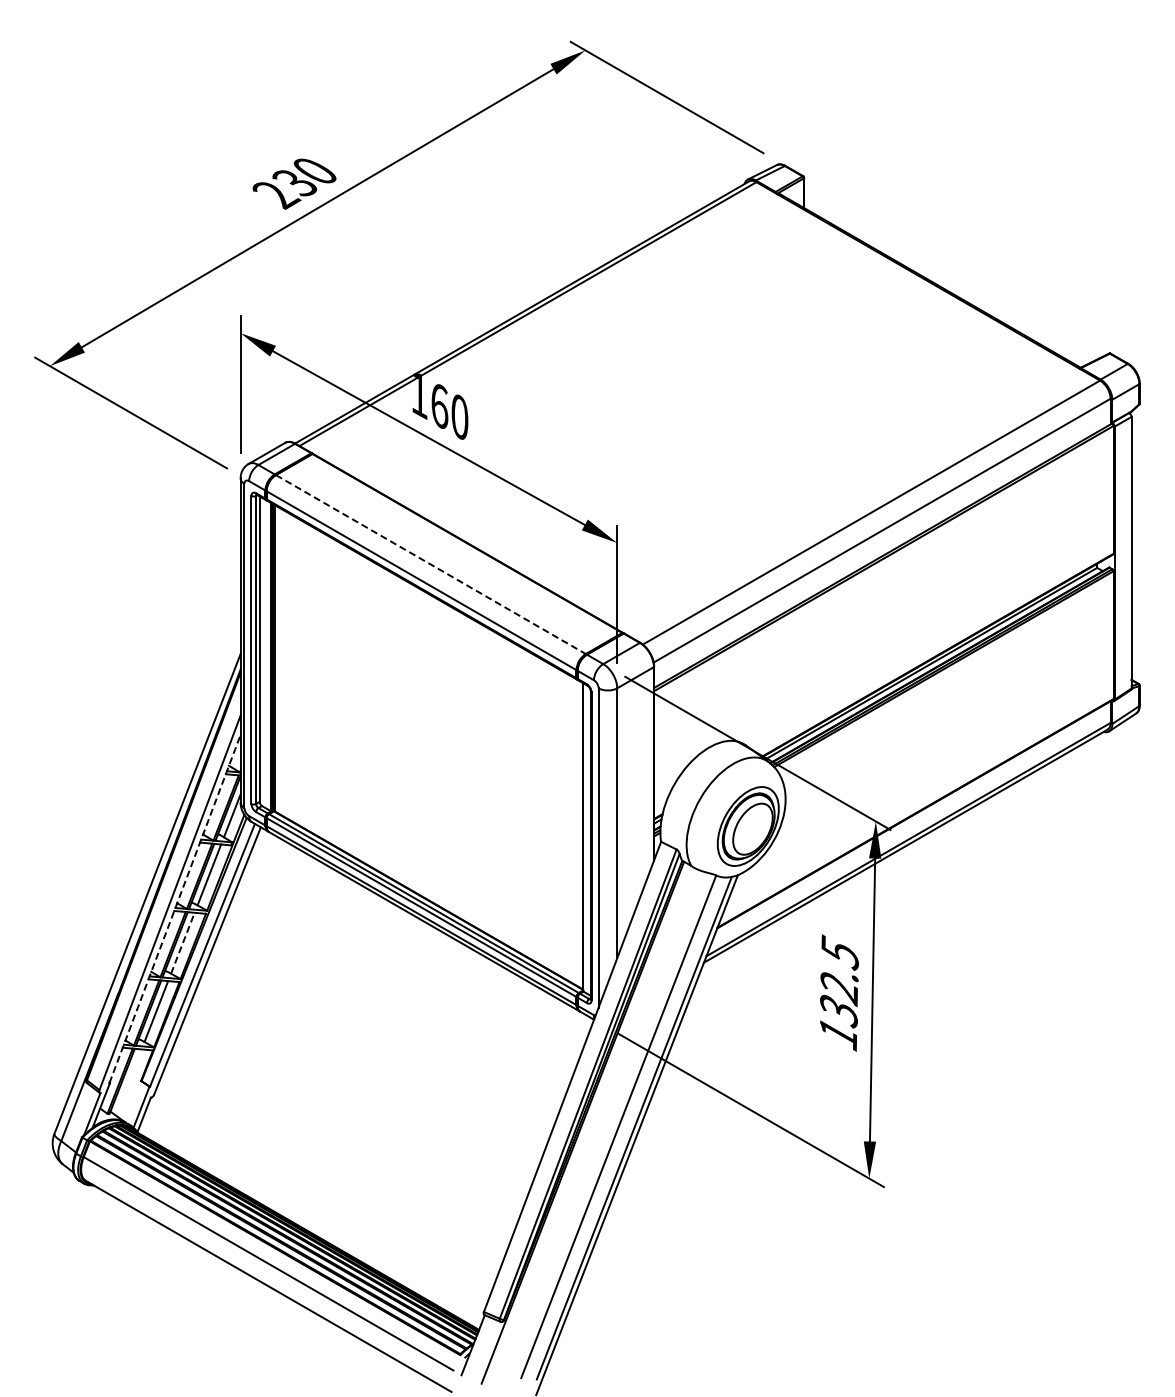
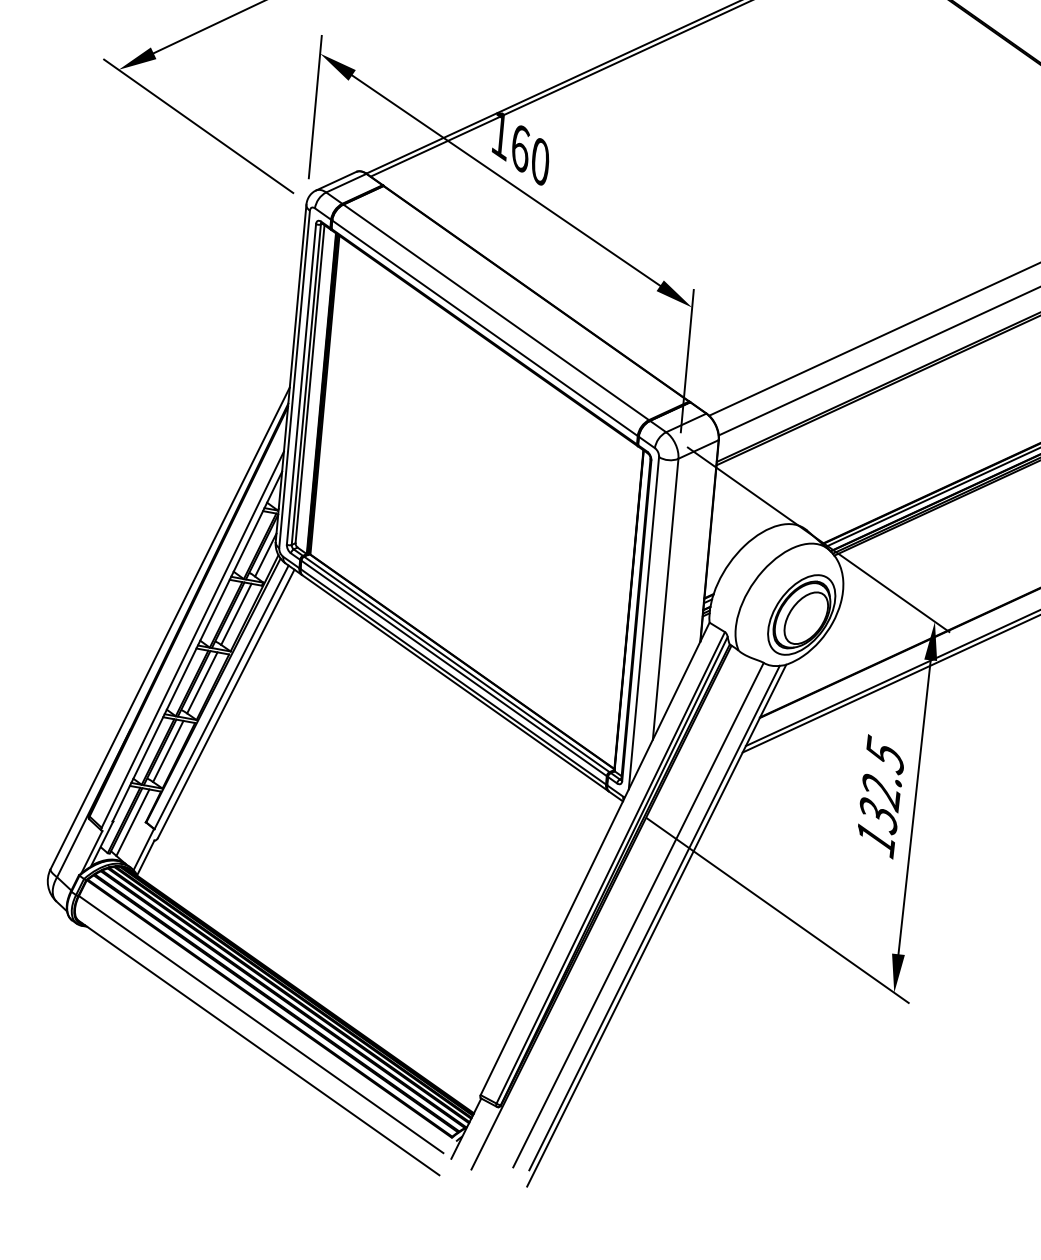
line: (430, 564) -> (495, 312), dashed -> solid
line: (175, 909) -> (197, 647), dashed -> solid
line: (182, 943) -> (201, 683), dashed -> solid
line: (128, 1082) -> (132, 822), added

